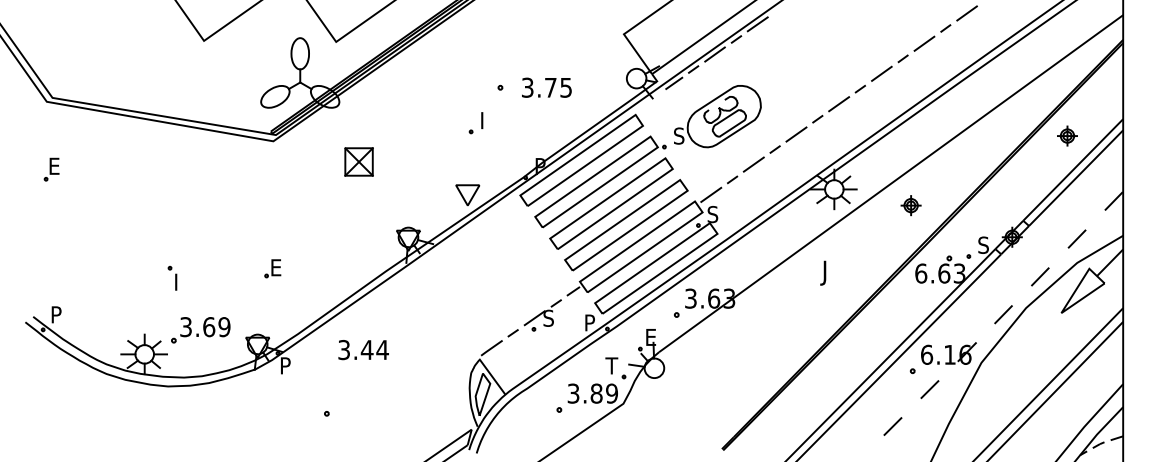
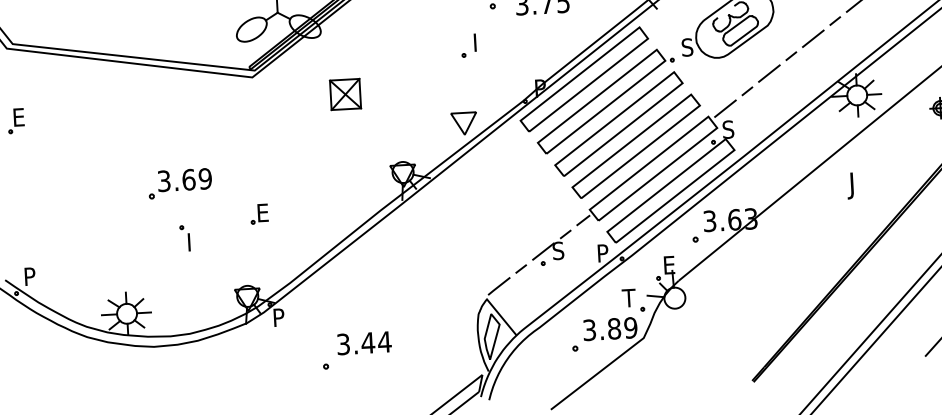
part: (172, 277) -> (184, 237), moved
part: (200, 330) -> (179, 183), moved
text: (363, 350) -> (364, 343), moved

